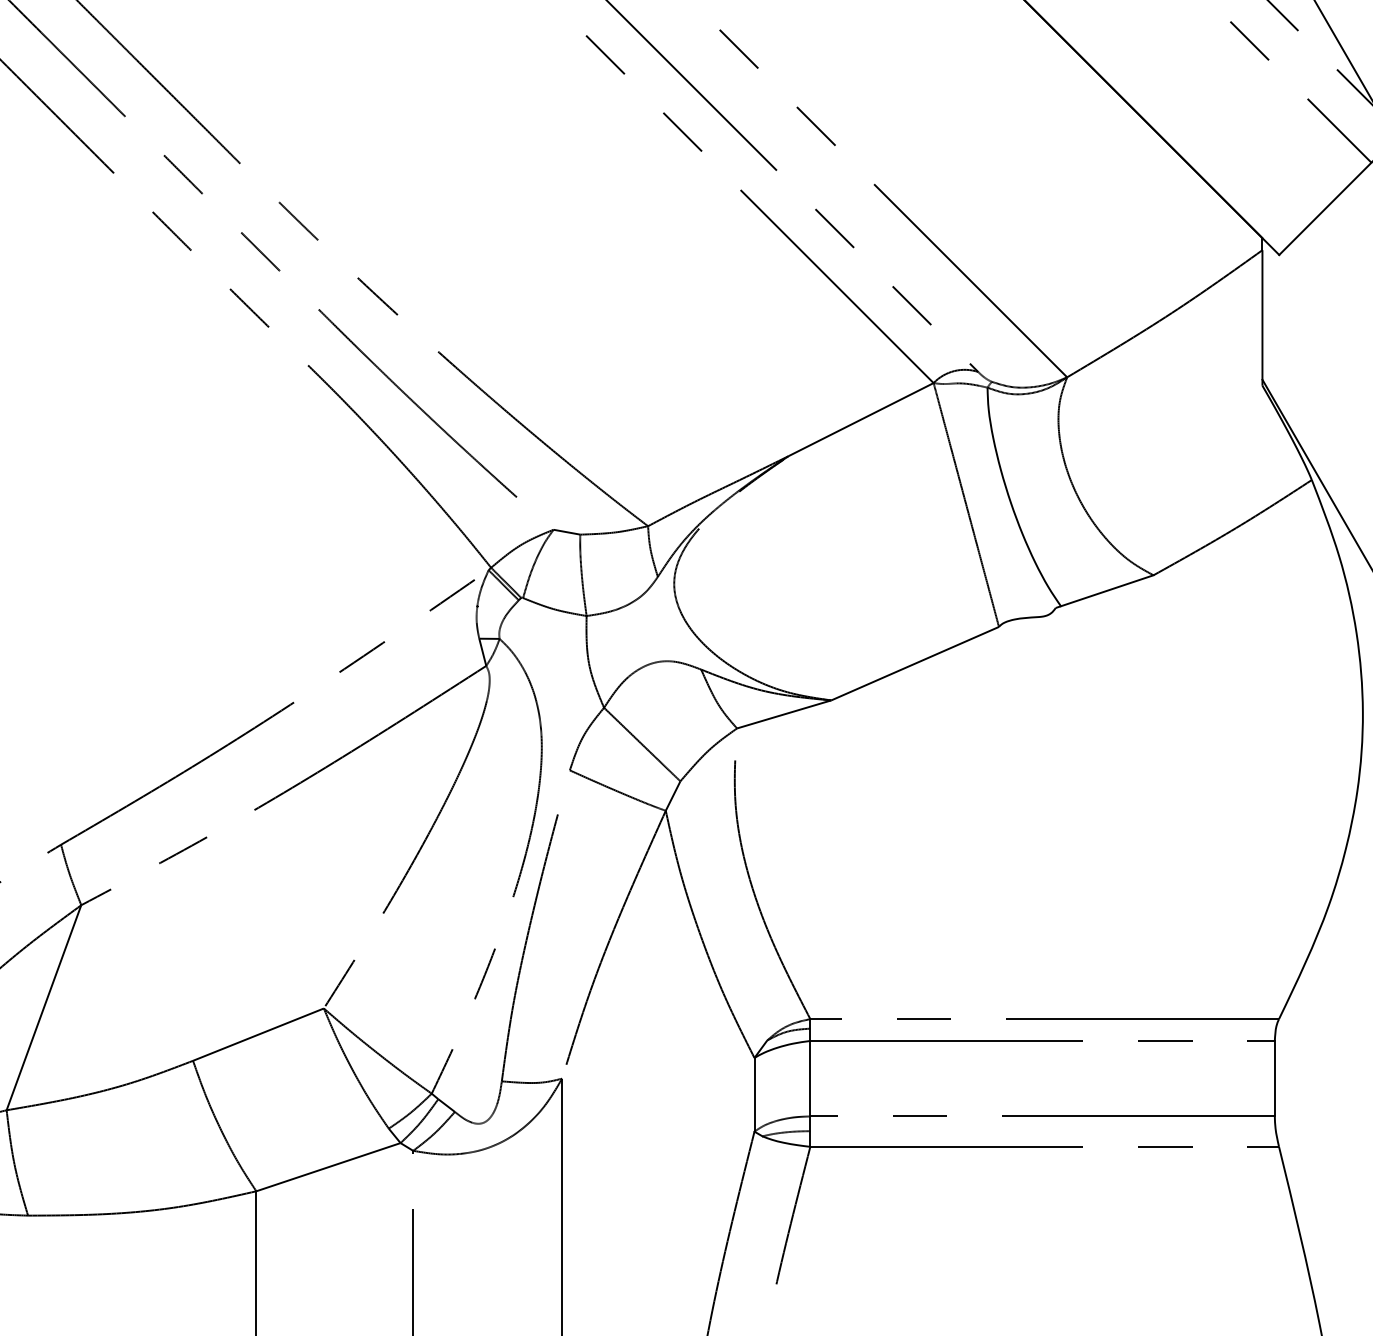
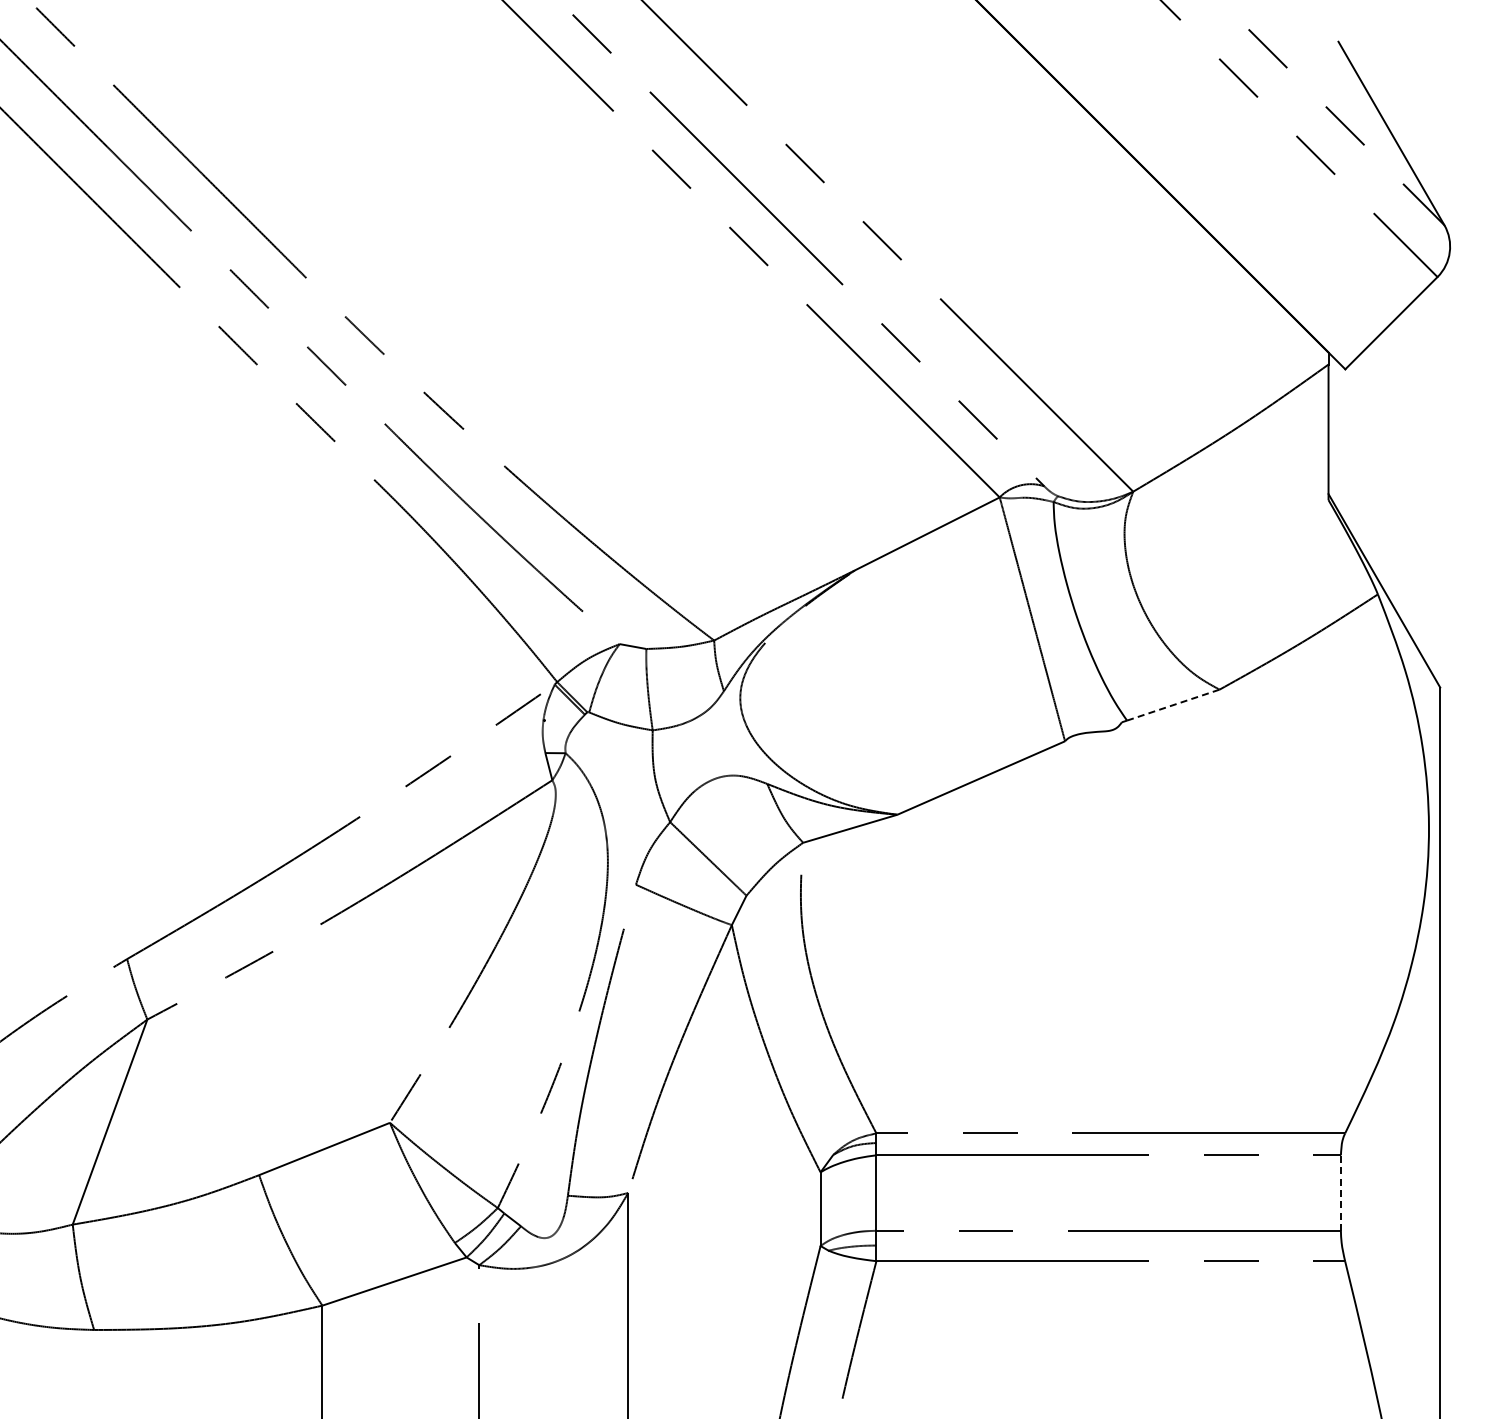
line: (1107, 591) -> (1173, 705), solid -> dashed
line: (1274, 1079) -> (1340, 1193), solid -> dashed

